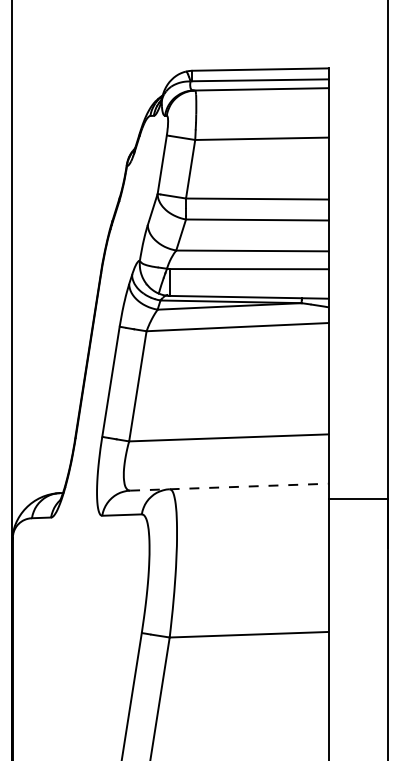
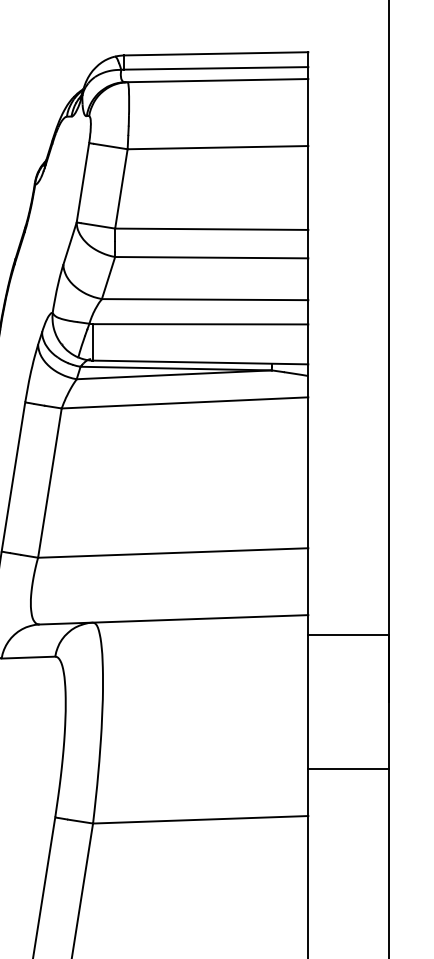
line: (229, 487) -> (174, 620), dashed -> solid
line: (357, 597) -> (347, 769), added

